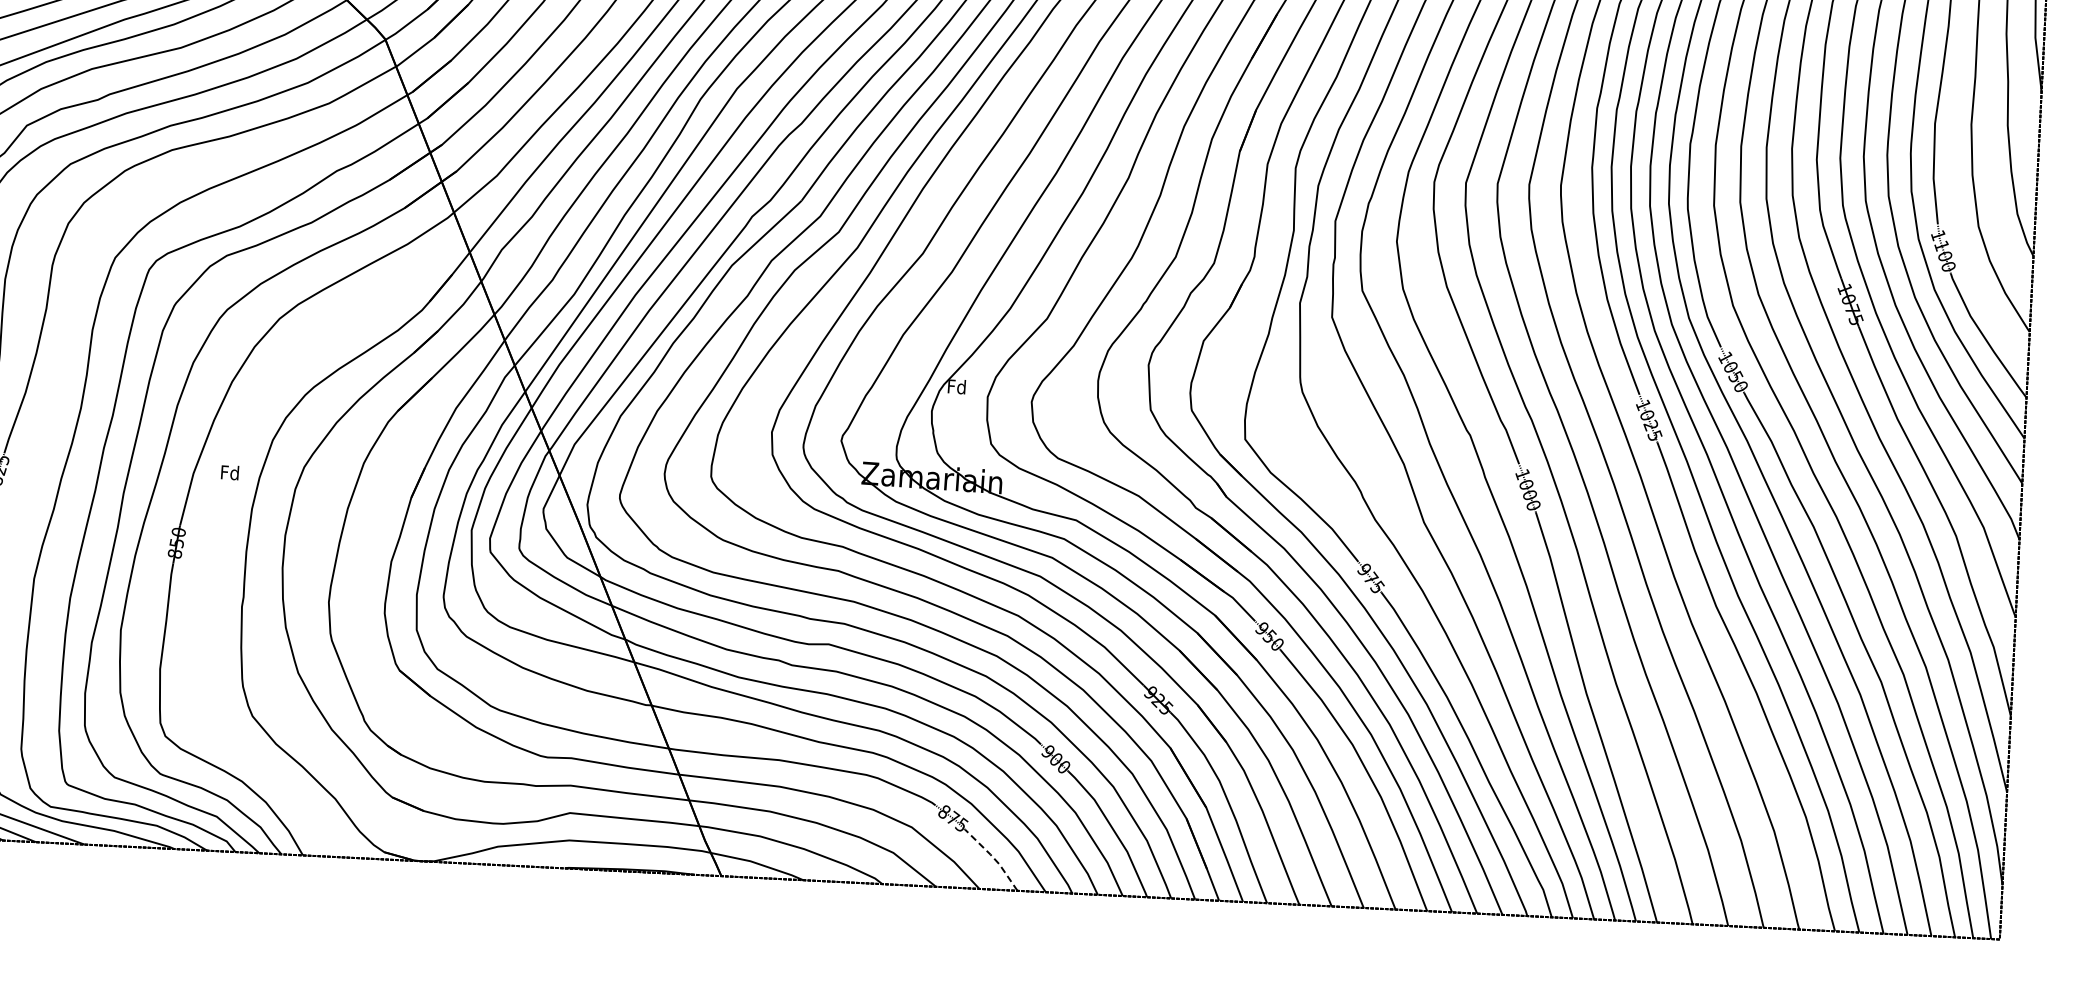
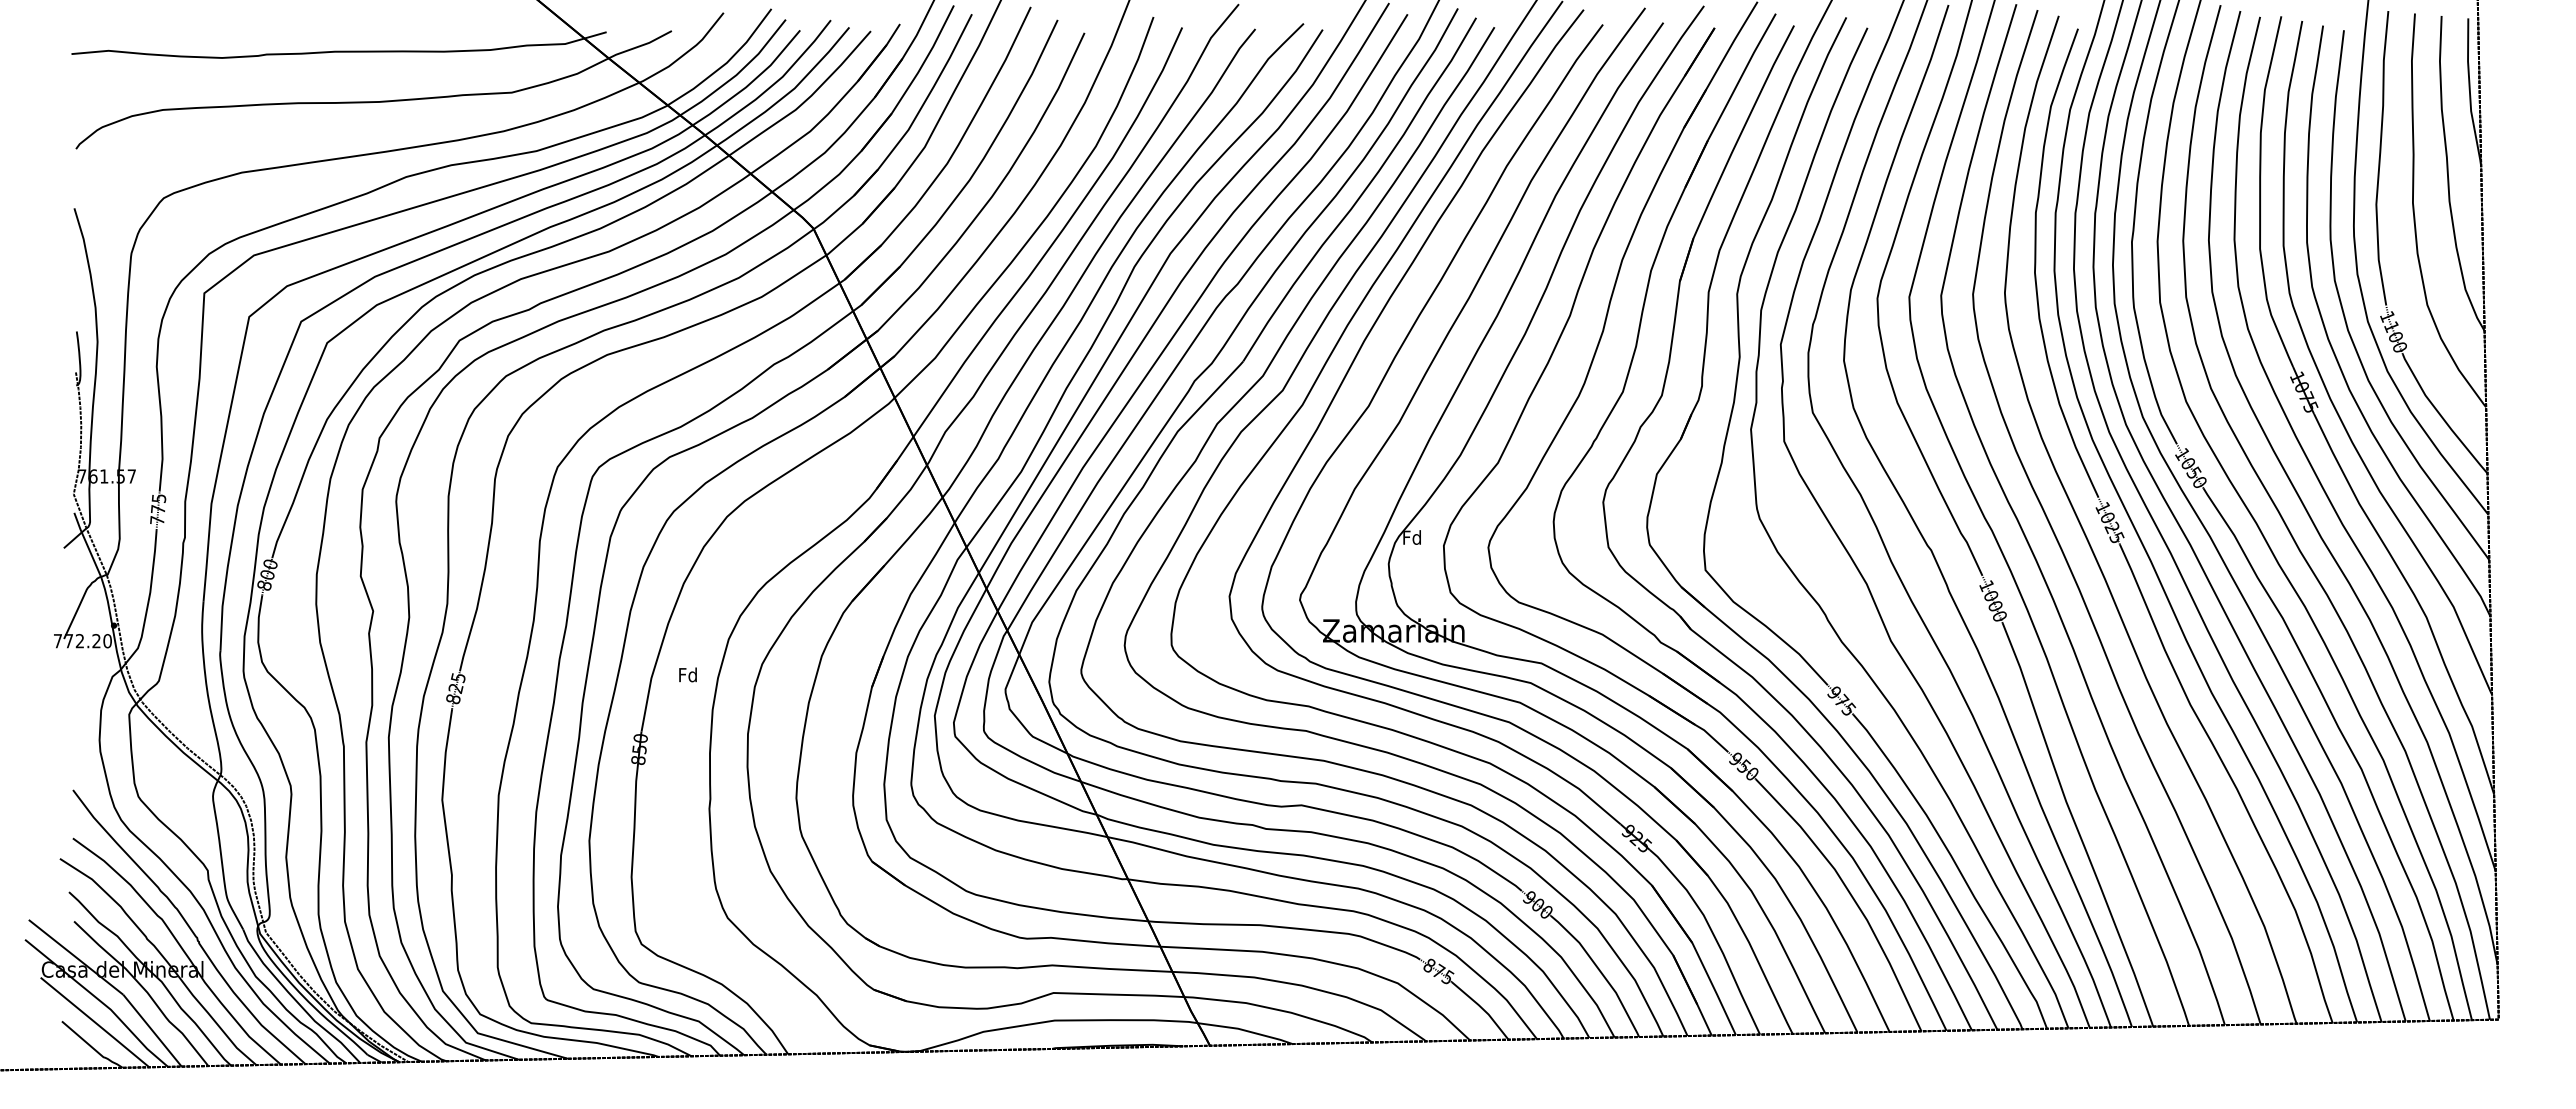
line: (993, 858) -> (1482, 1008), dashed -> solid

